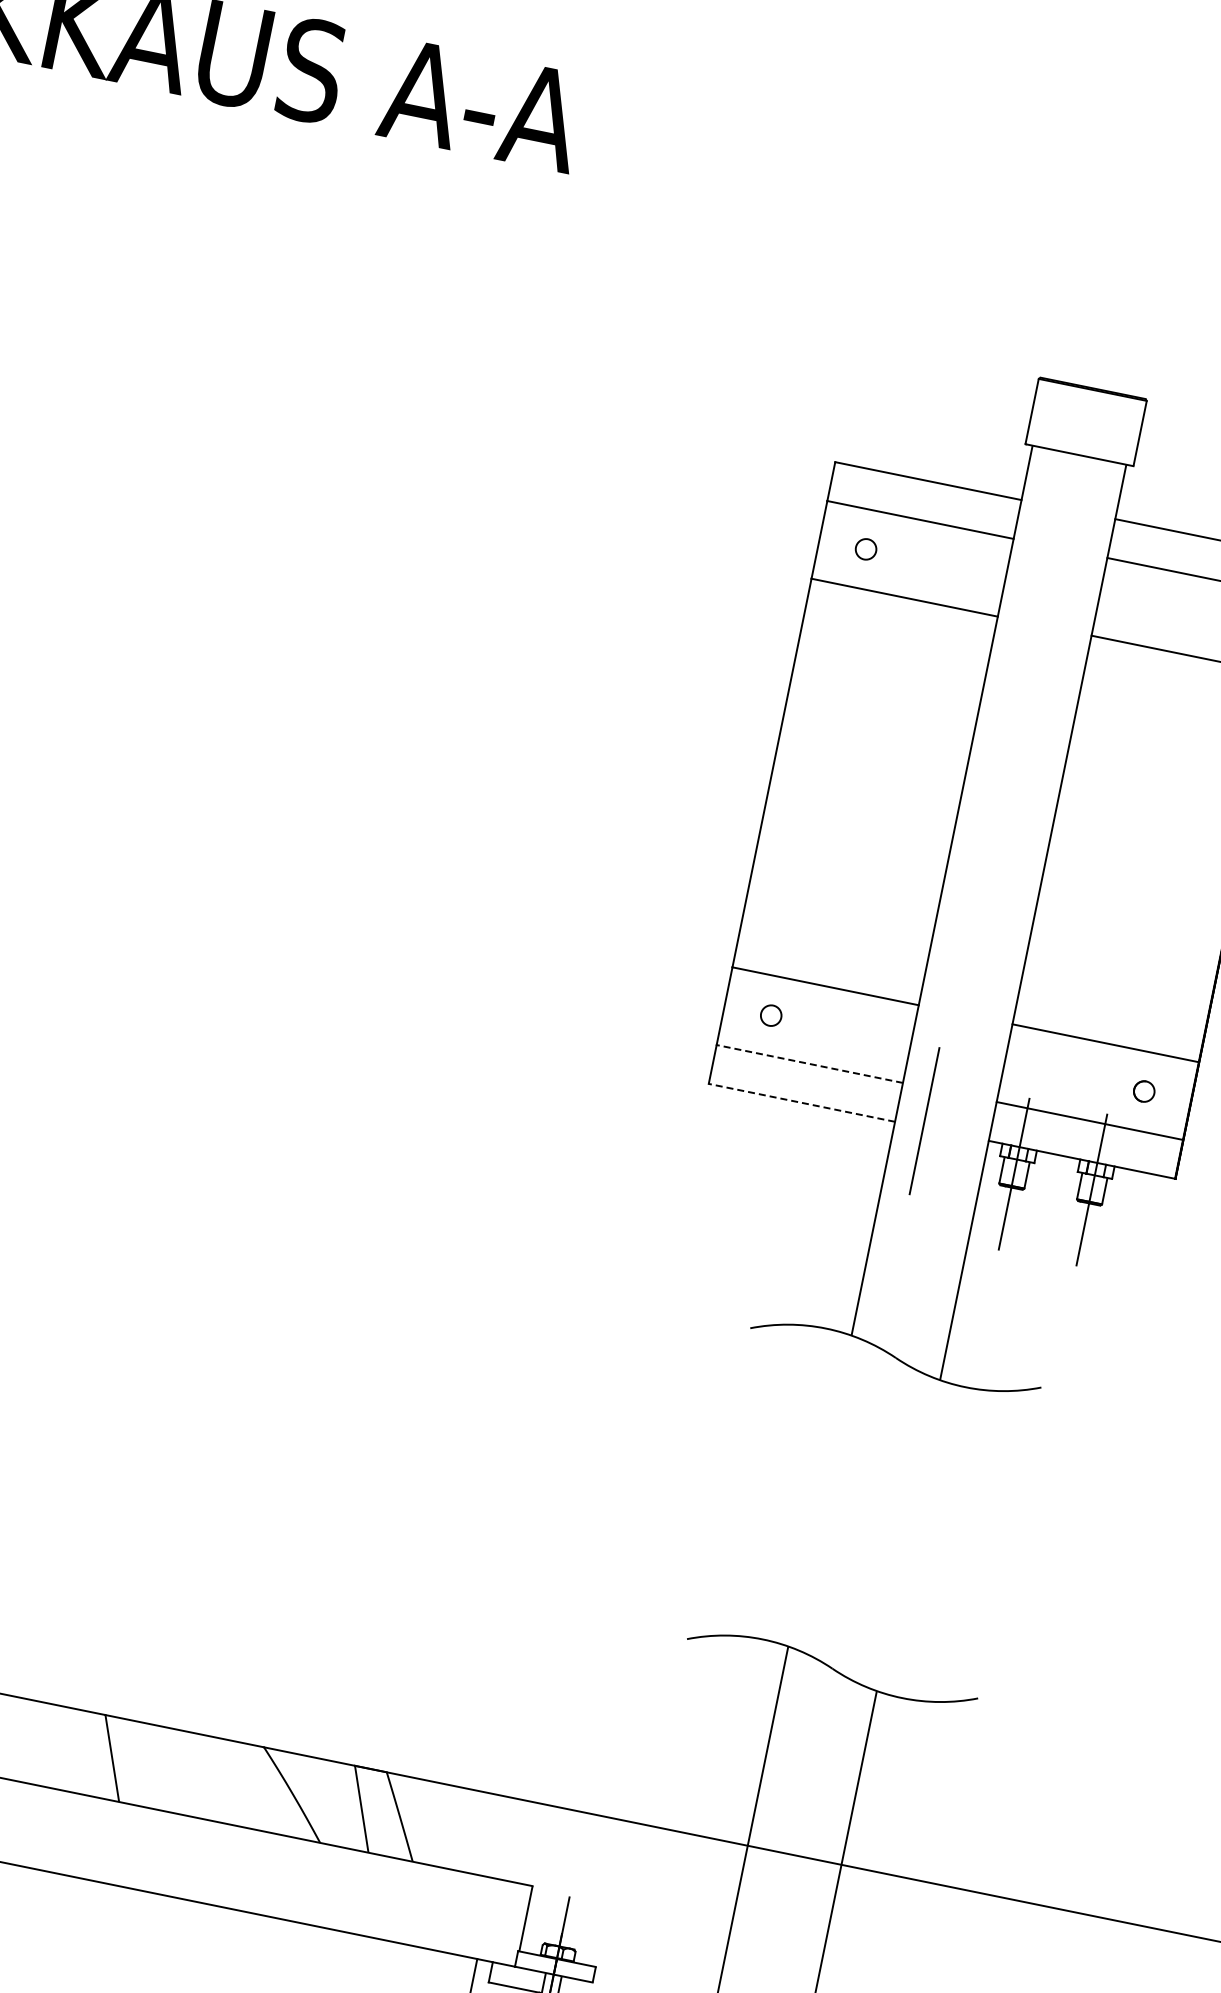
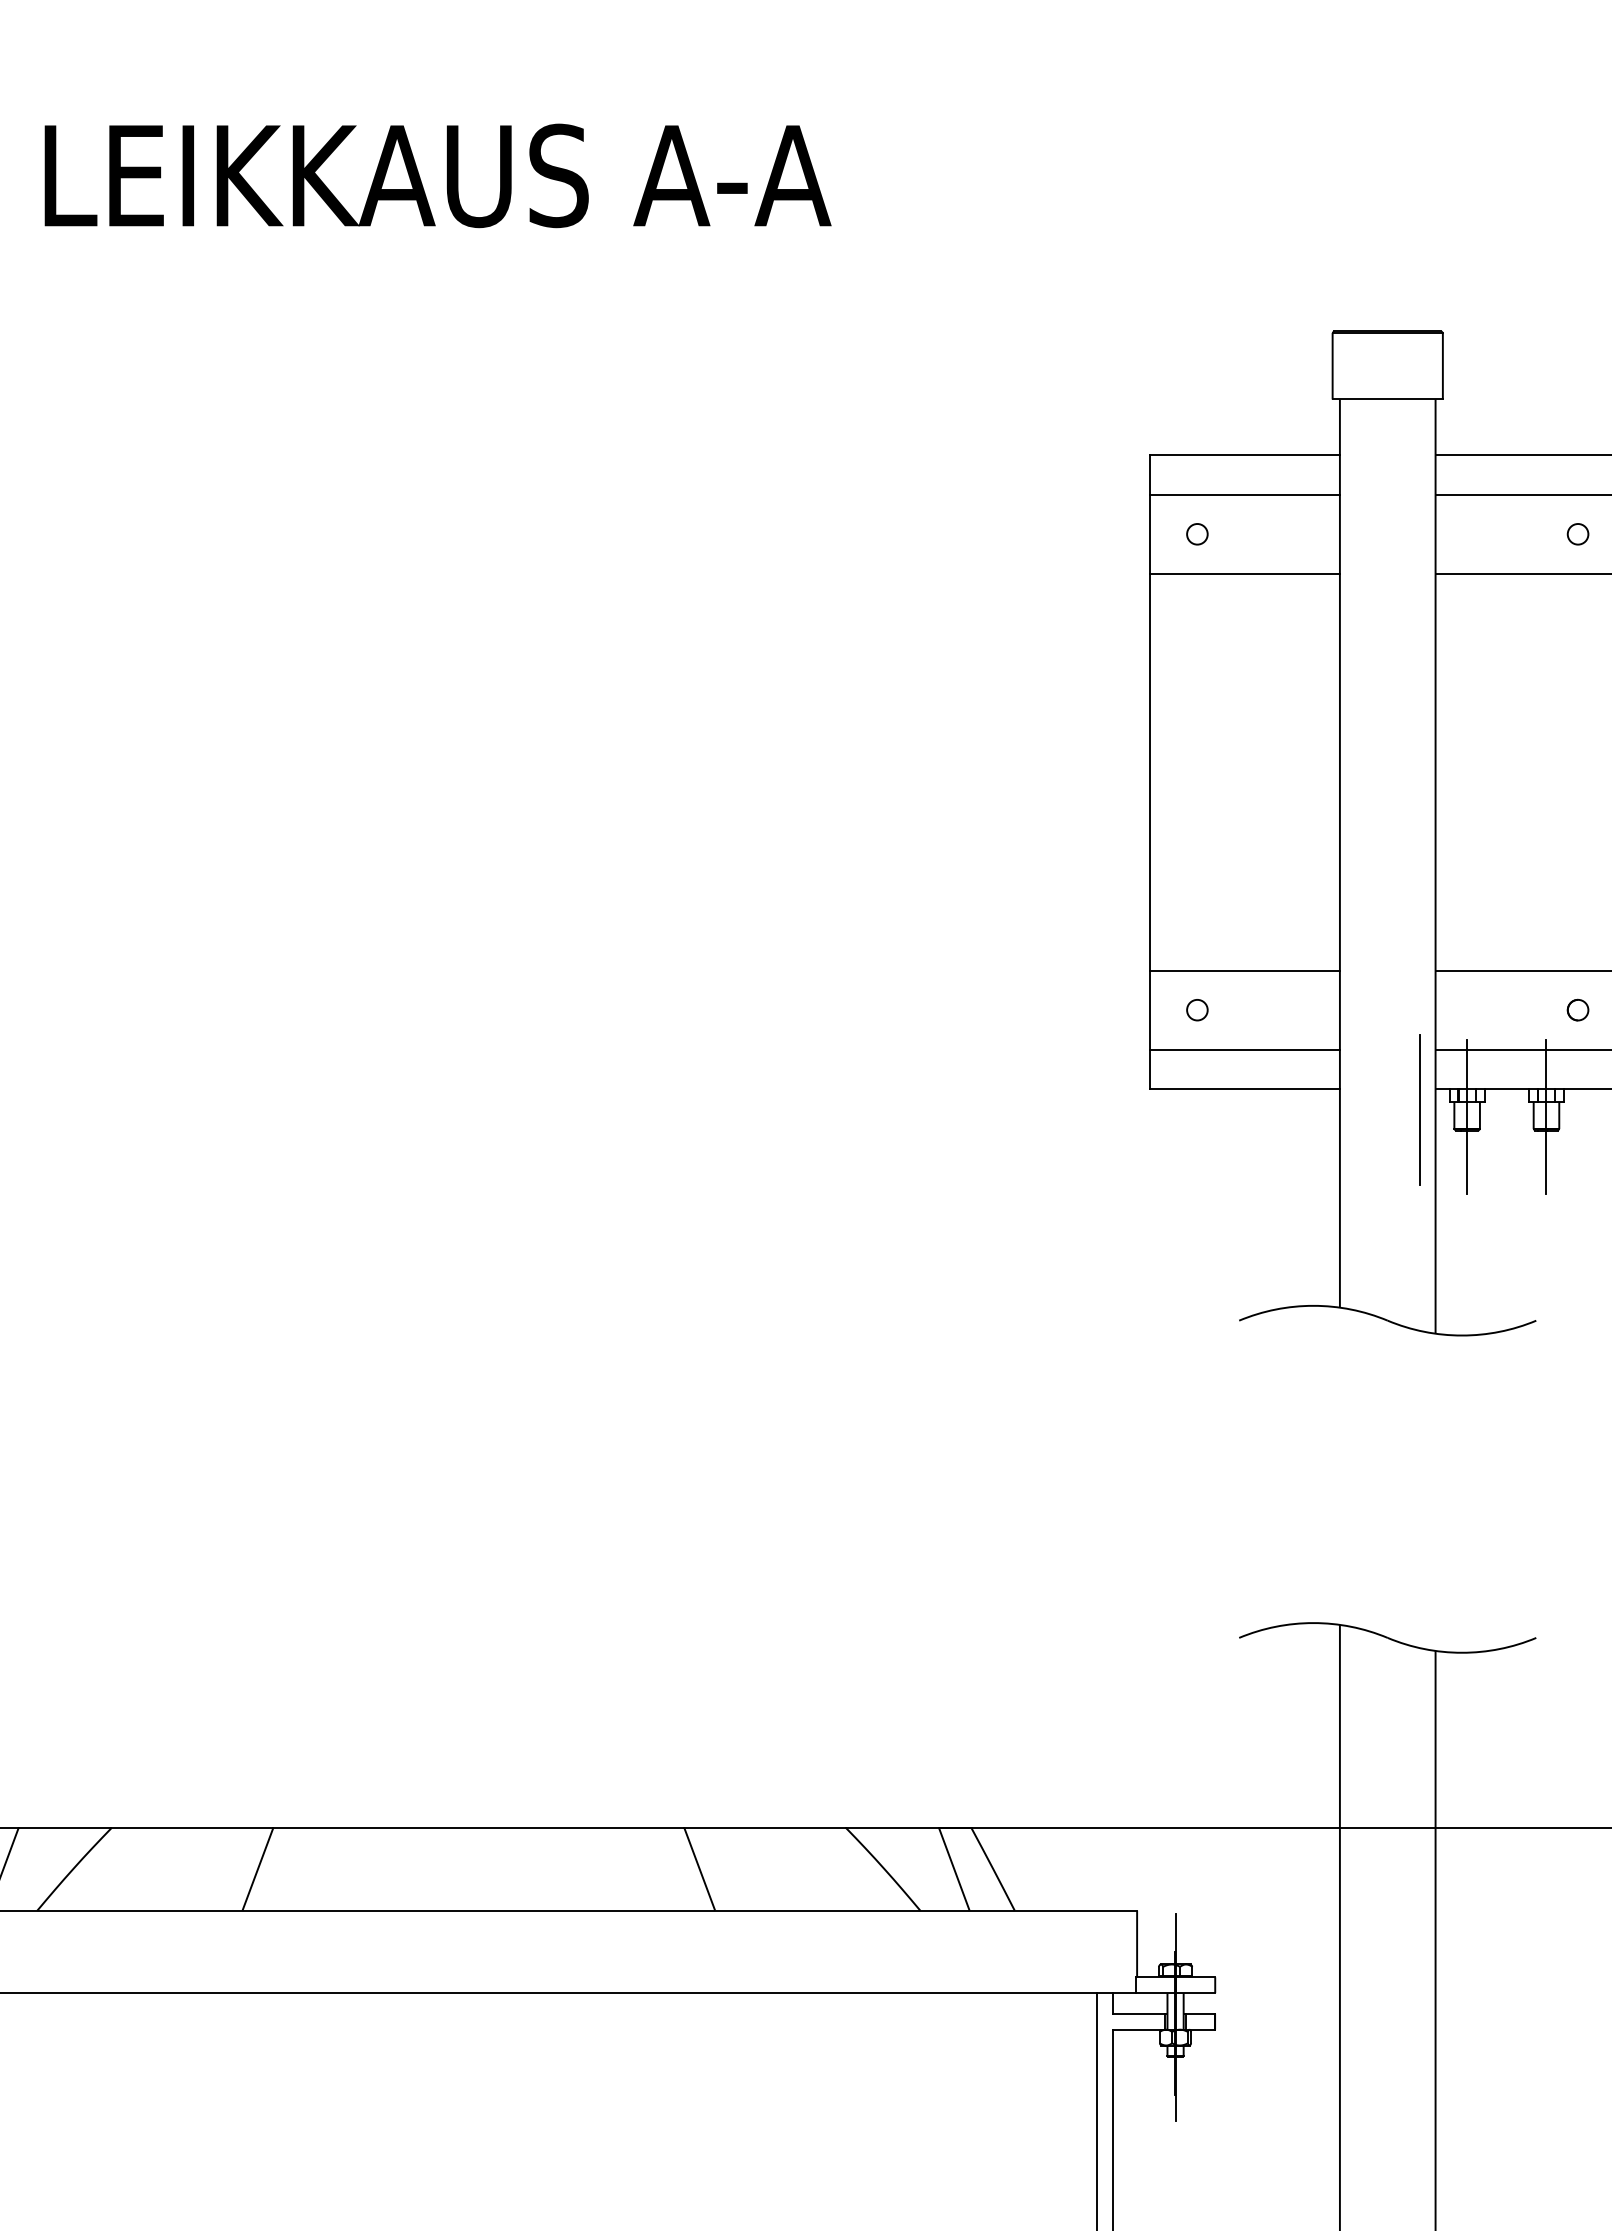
line: (809, 1063) -> (1244, 1049), dashed -> solid
line: (801, 1102) -> (1244, 1089), dashed -> solid
line: (924, 1120) -> (1419, 1109), moved

